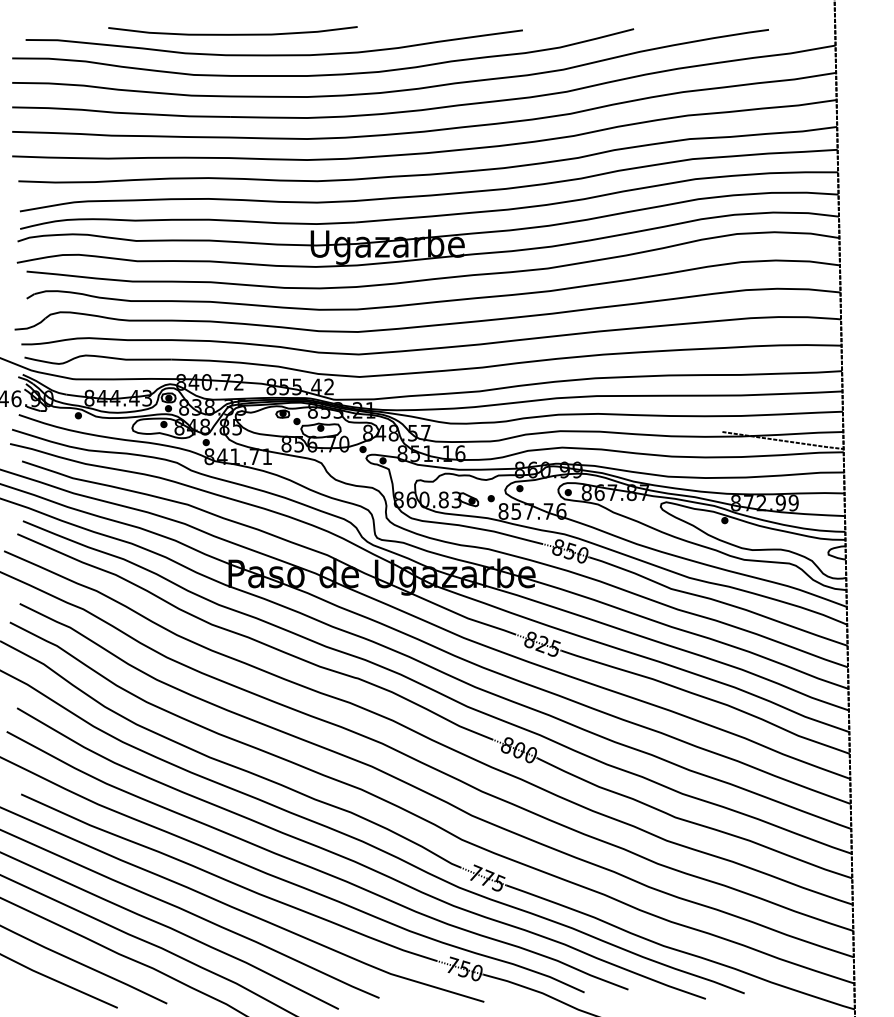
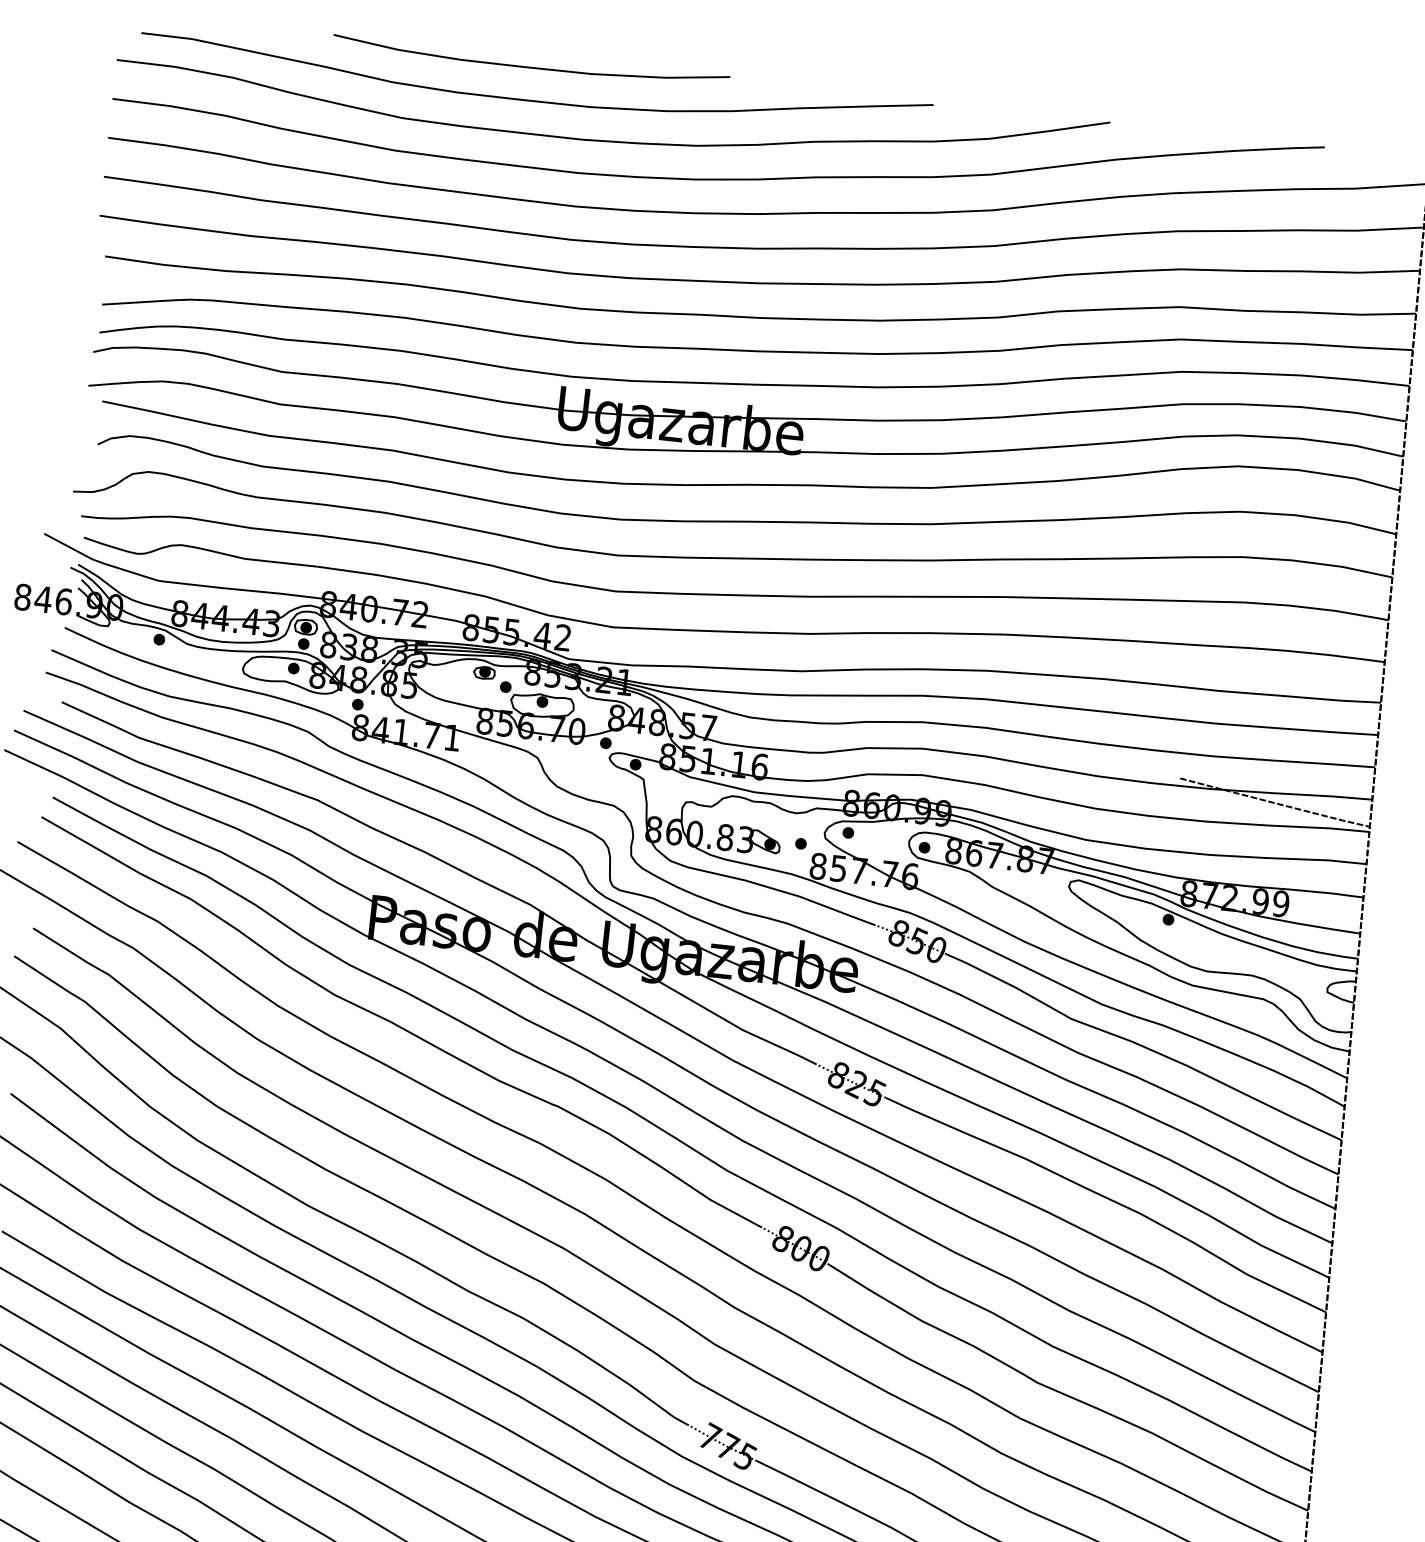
curve: (232, 33) -> (530, 65), moved

